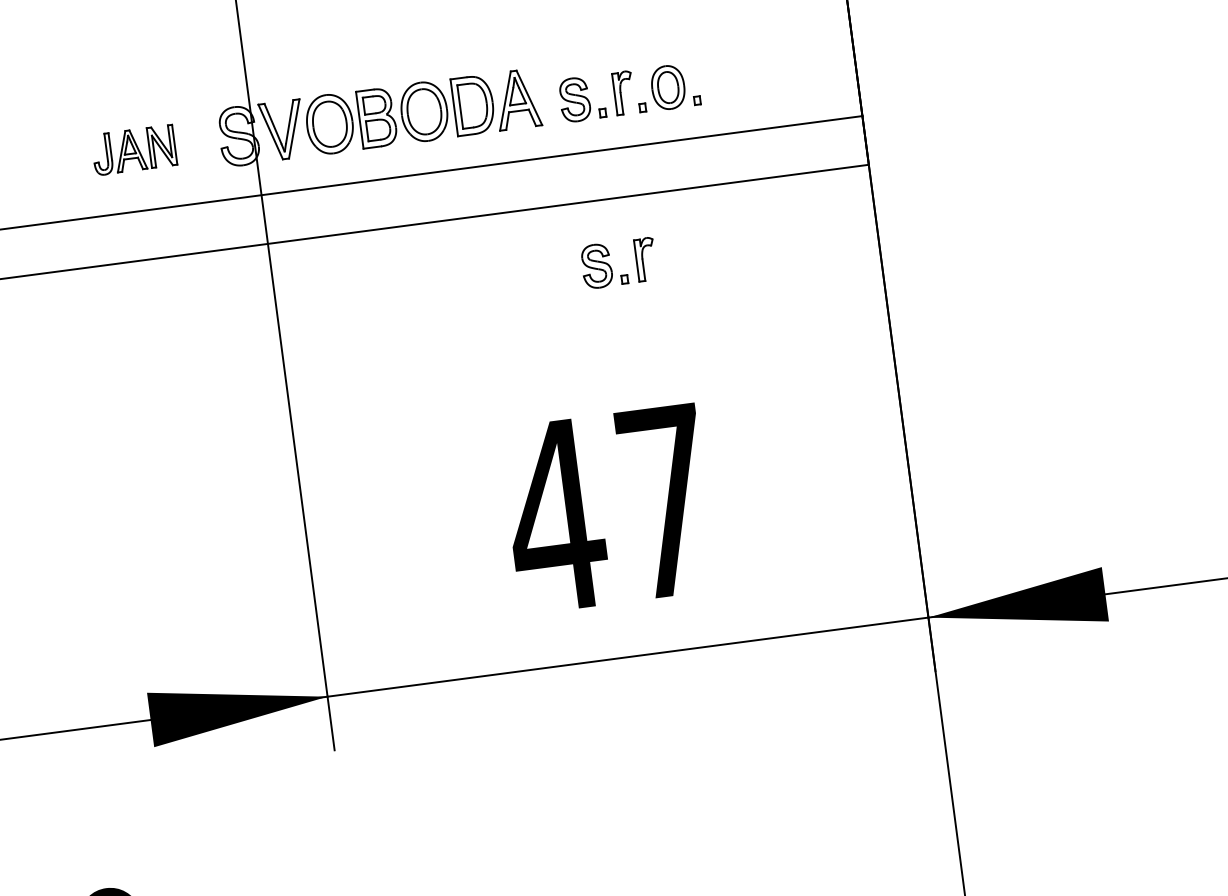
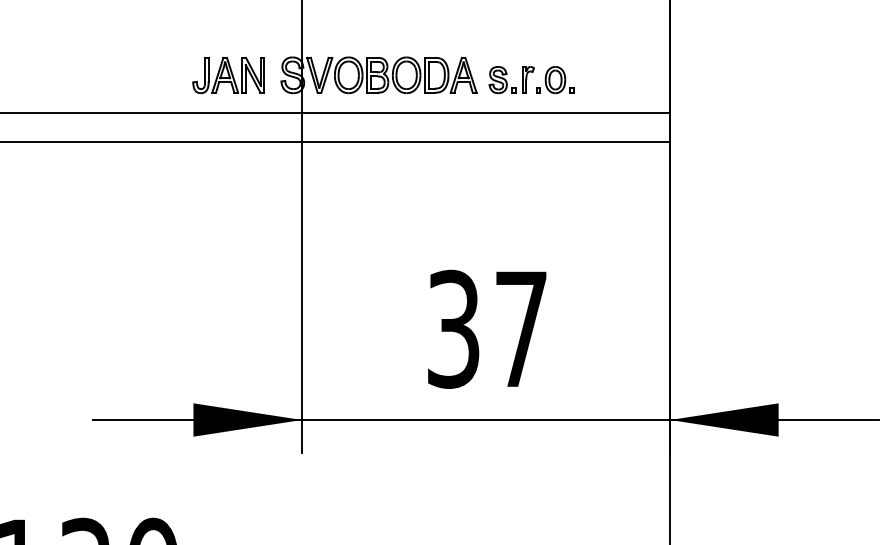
part: (133, 150) -> (228, 75), size x1.43
part: (618, 264) -> (511, 182), removed
text: (555, 514) -> (453, 328), 47 -> 37

